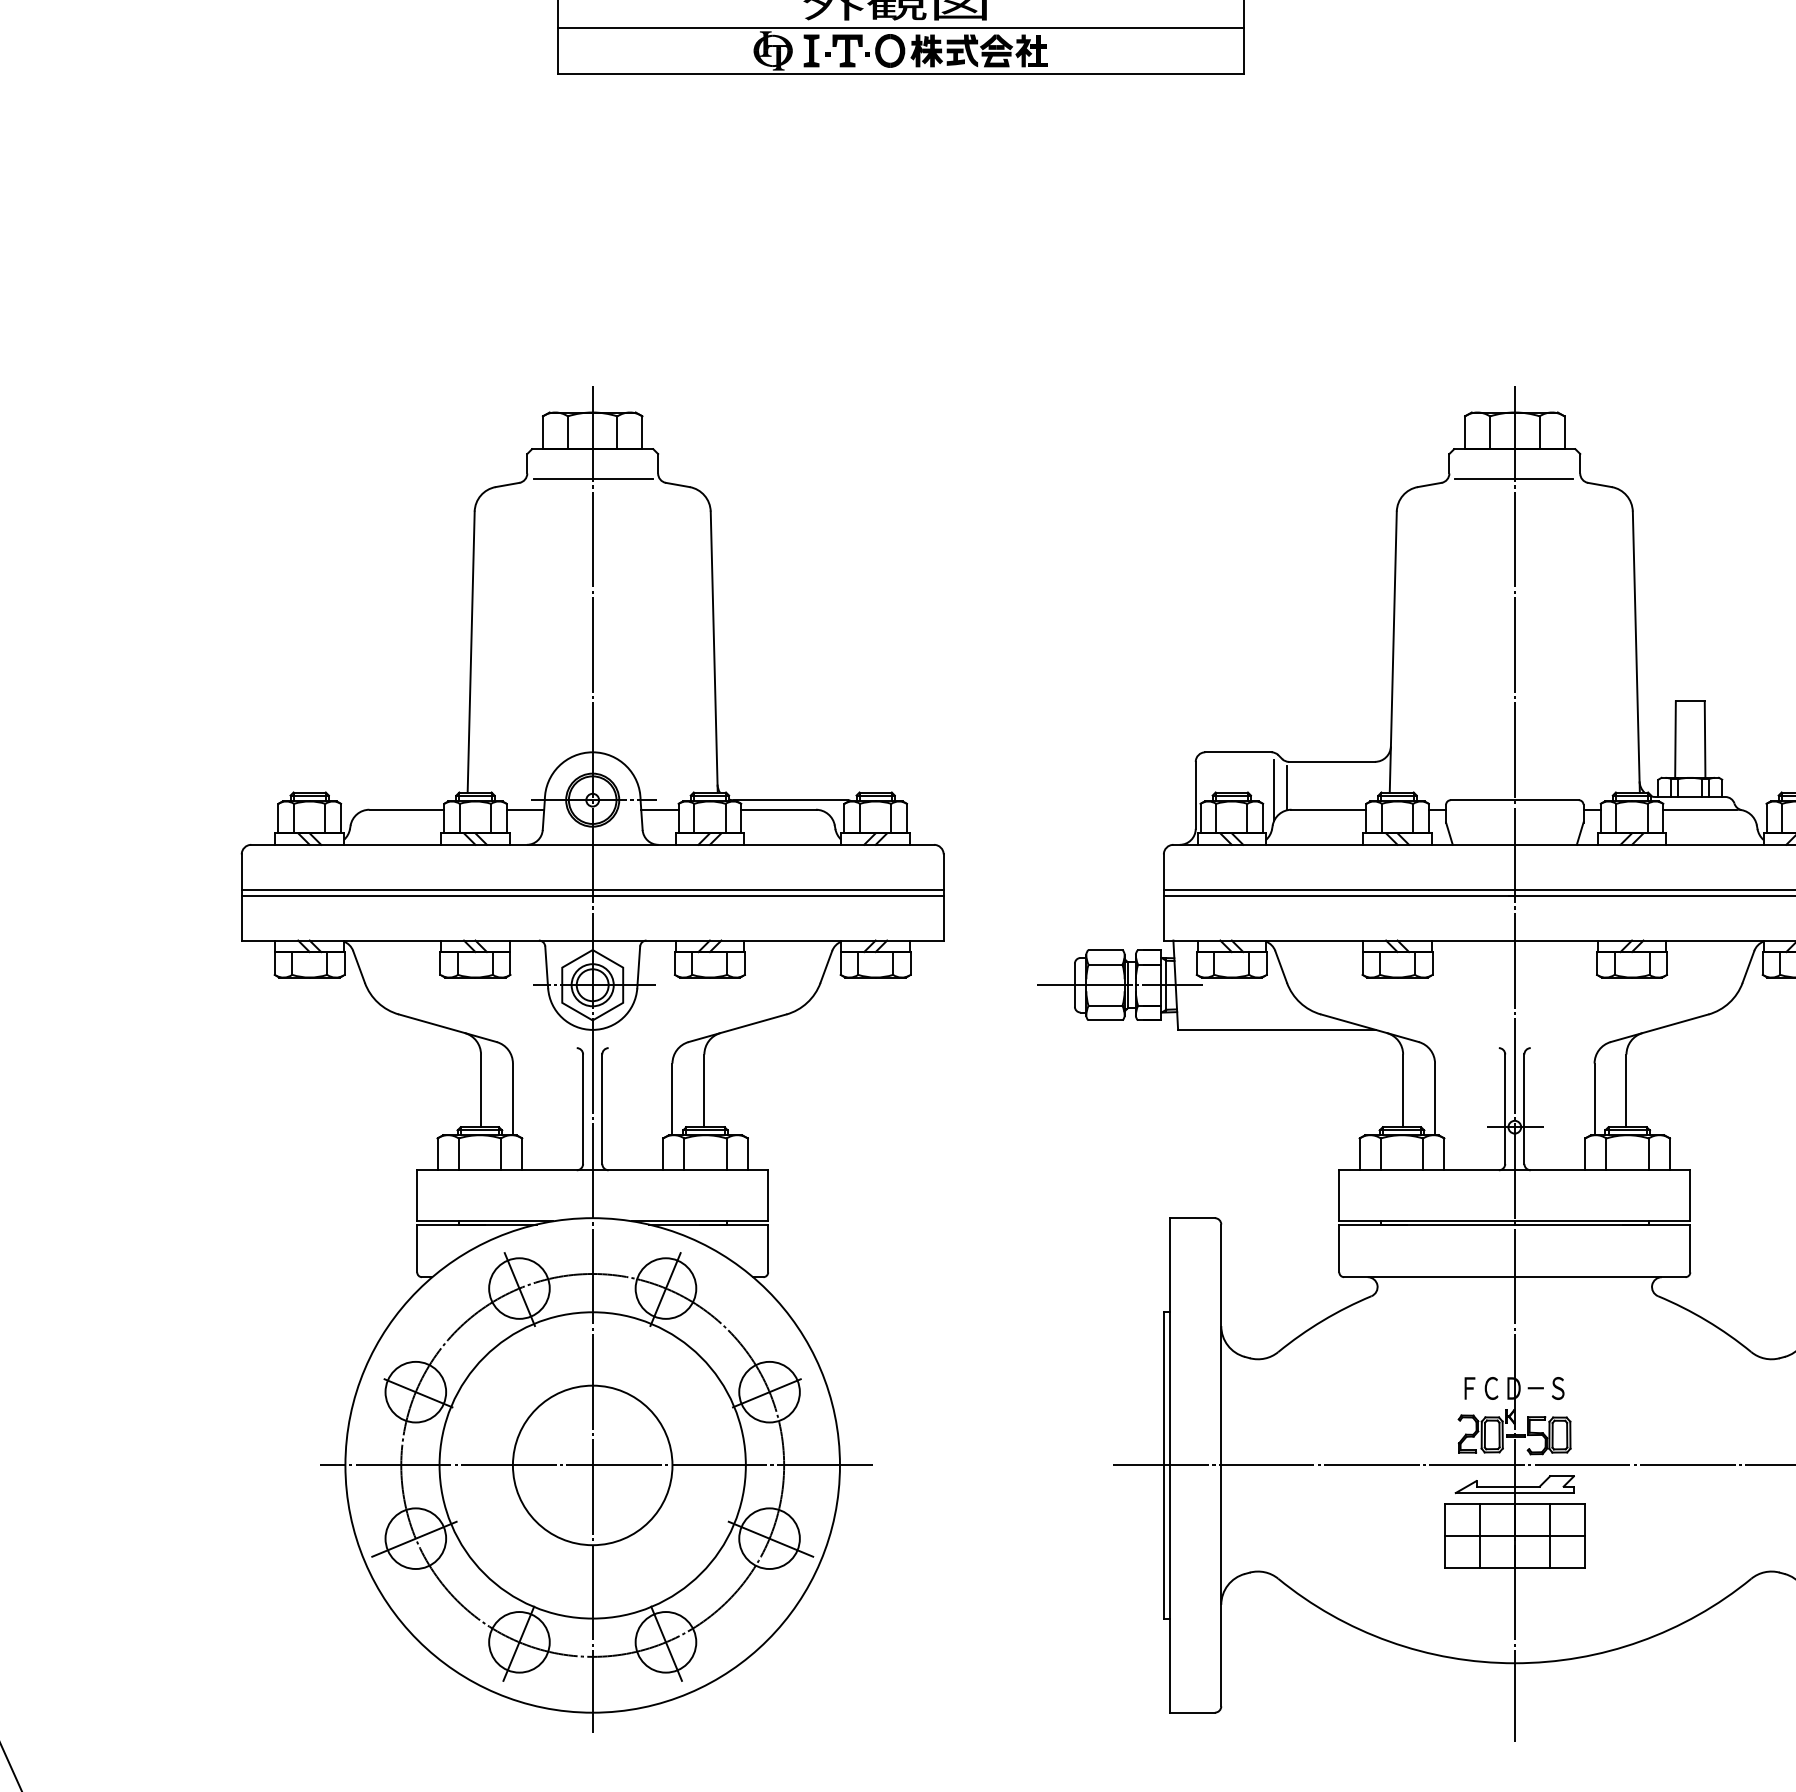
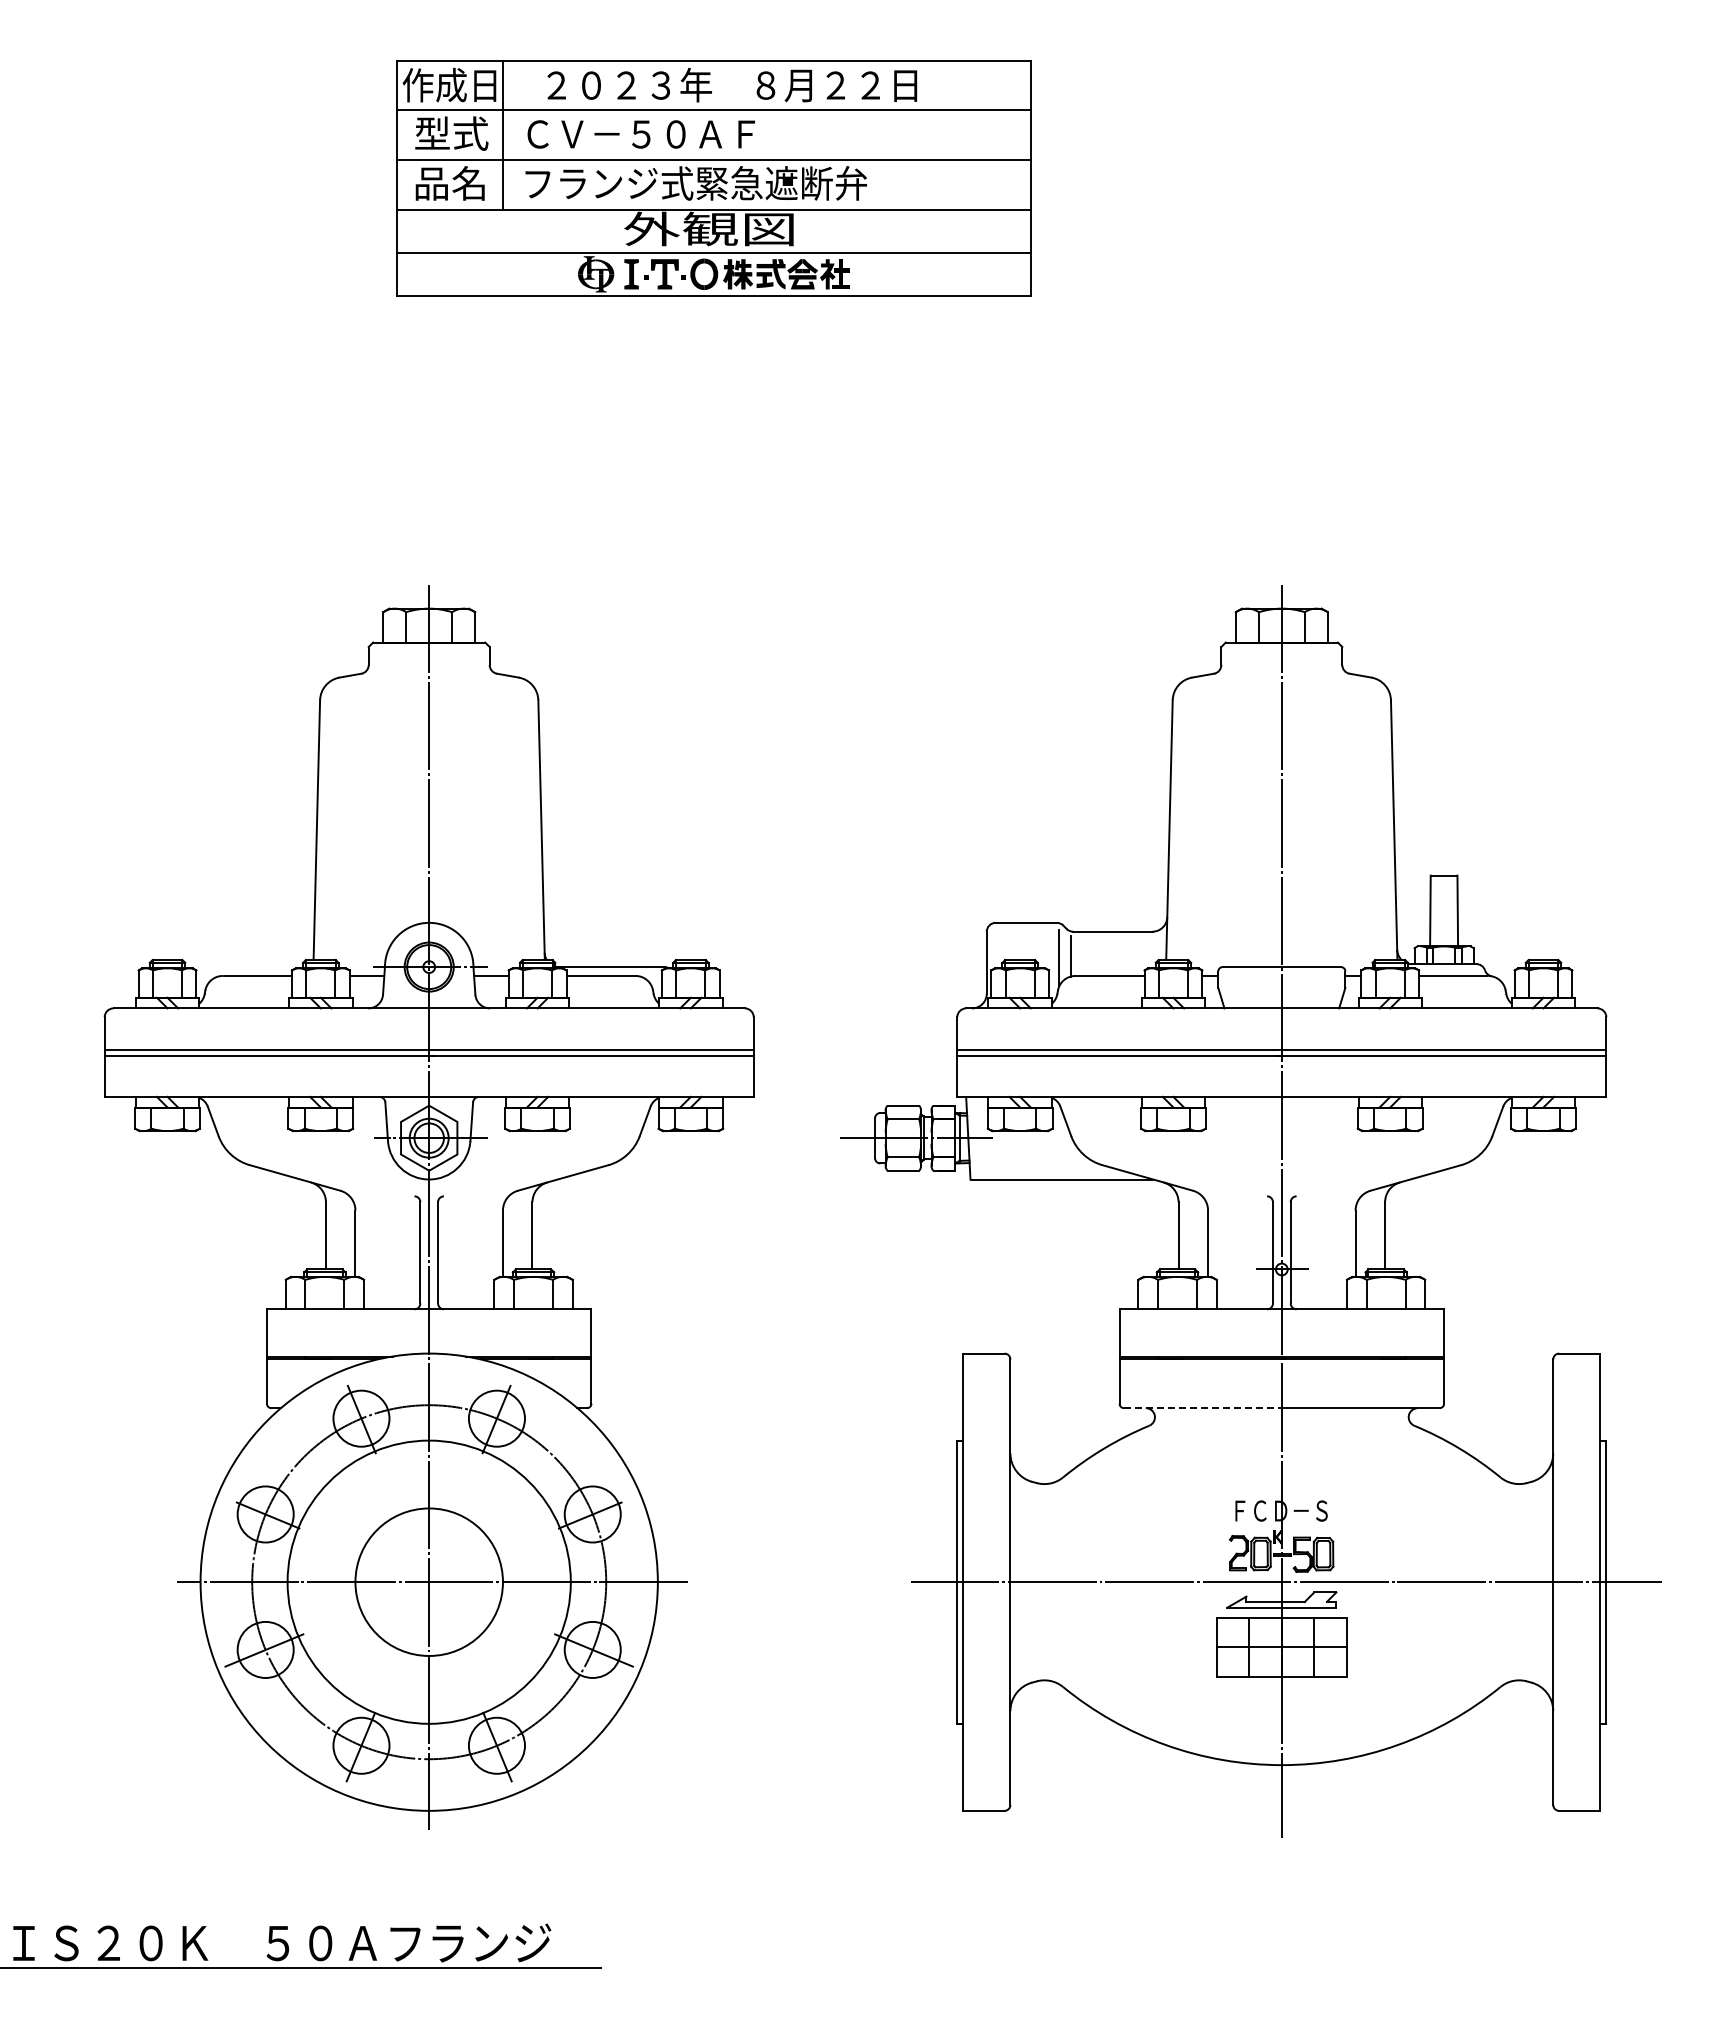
line: (593, 479) -> (429, 670), removed
line: (1513, 479) -> (1280, 670), removed
line: (1429, 1277) -> (1202, 1408), solid -> dashed

